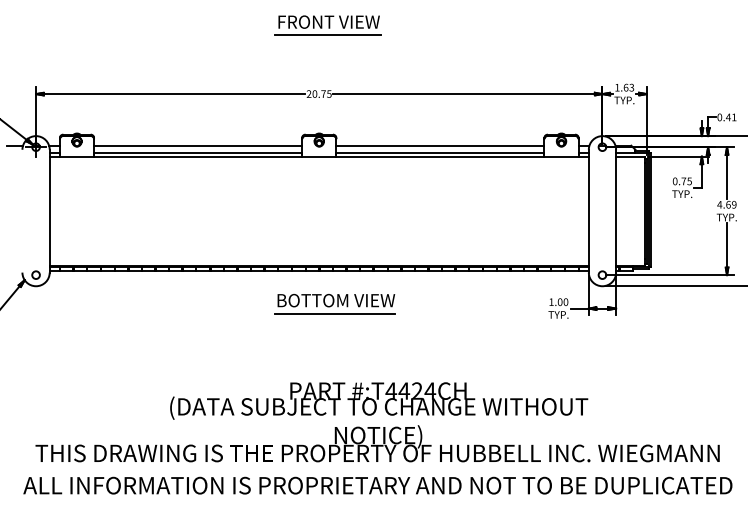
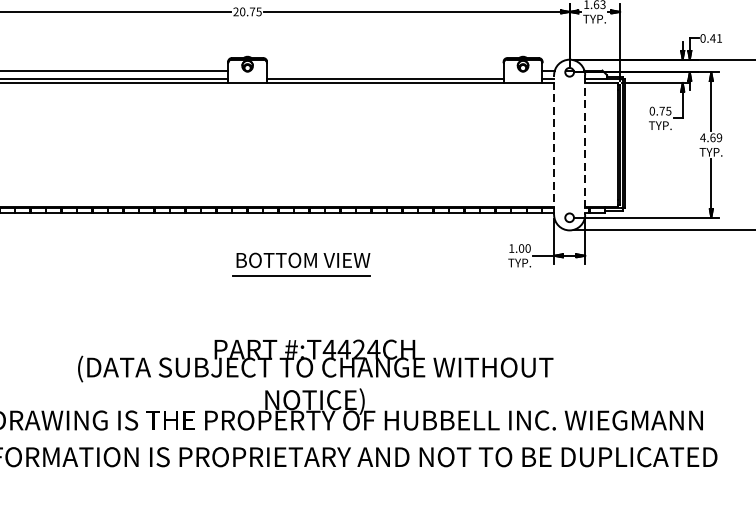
line: (440, 145) -> (385, 70), removed
line: (588, 210) -> (553, 144), solid -> dashed
line: (616, 211) -> (585, 145), solid -> dashed
part: (334, 304) -> (301, 264), moved

